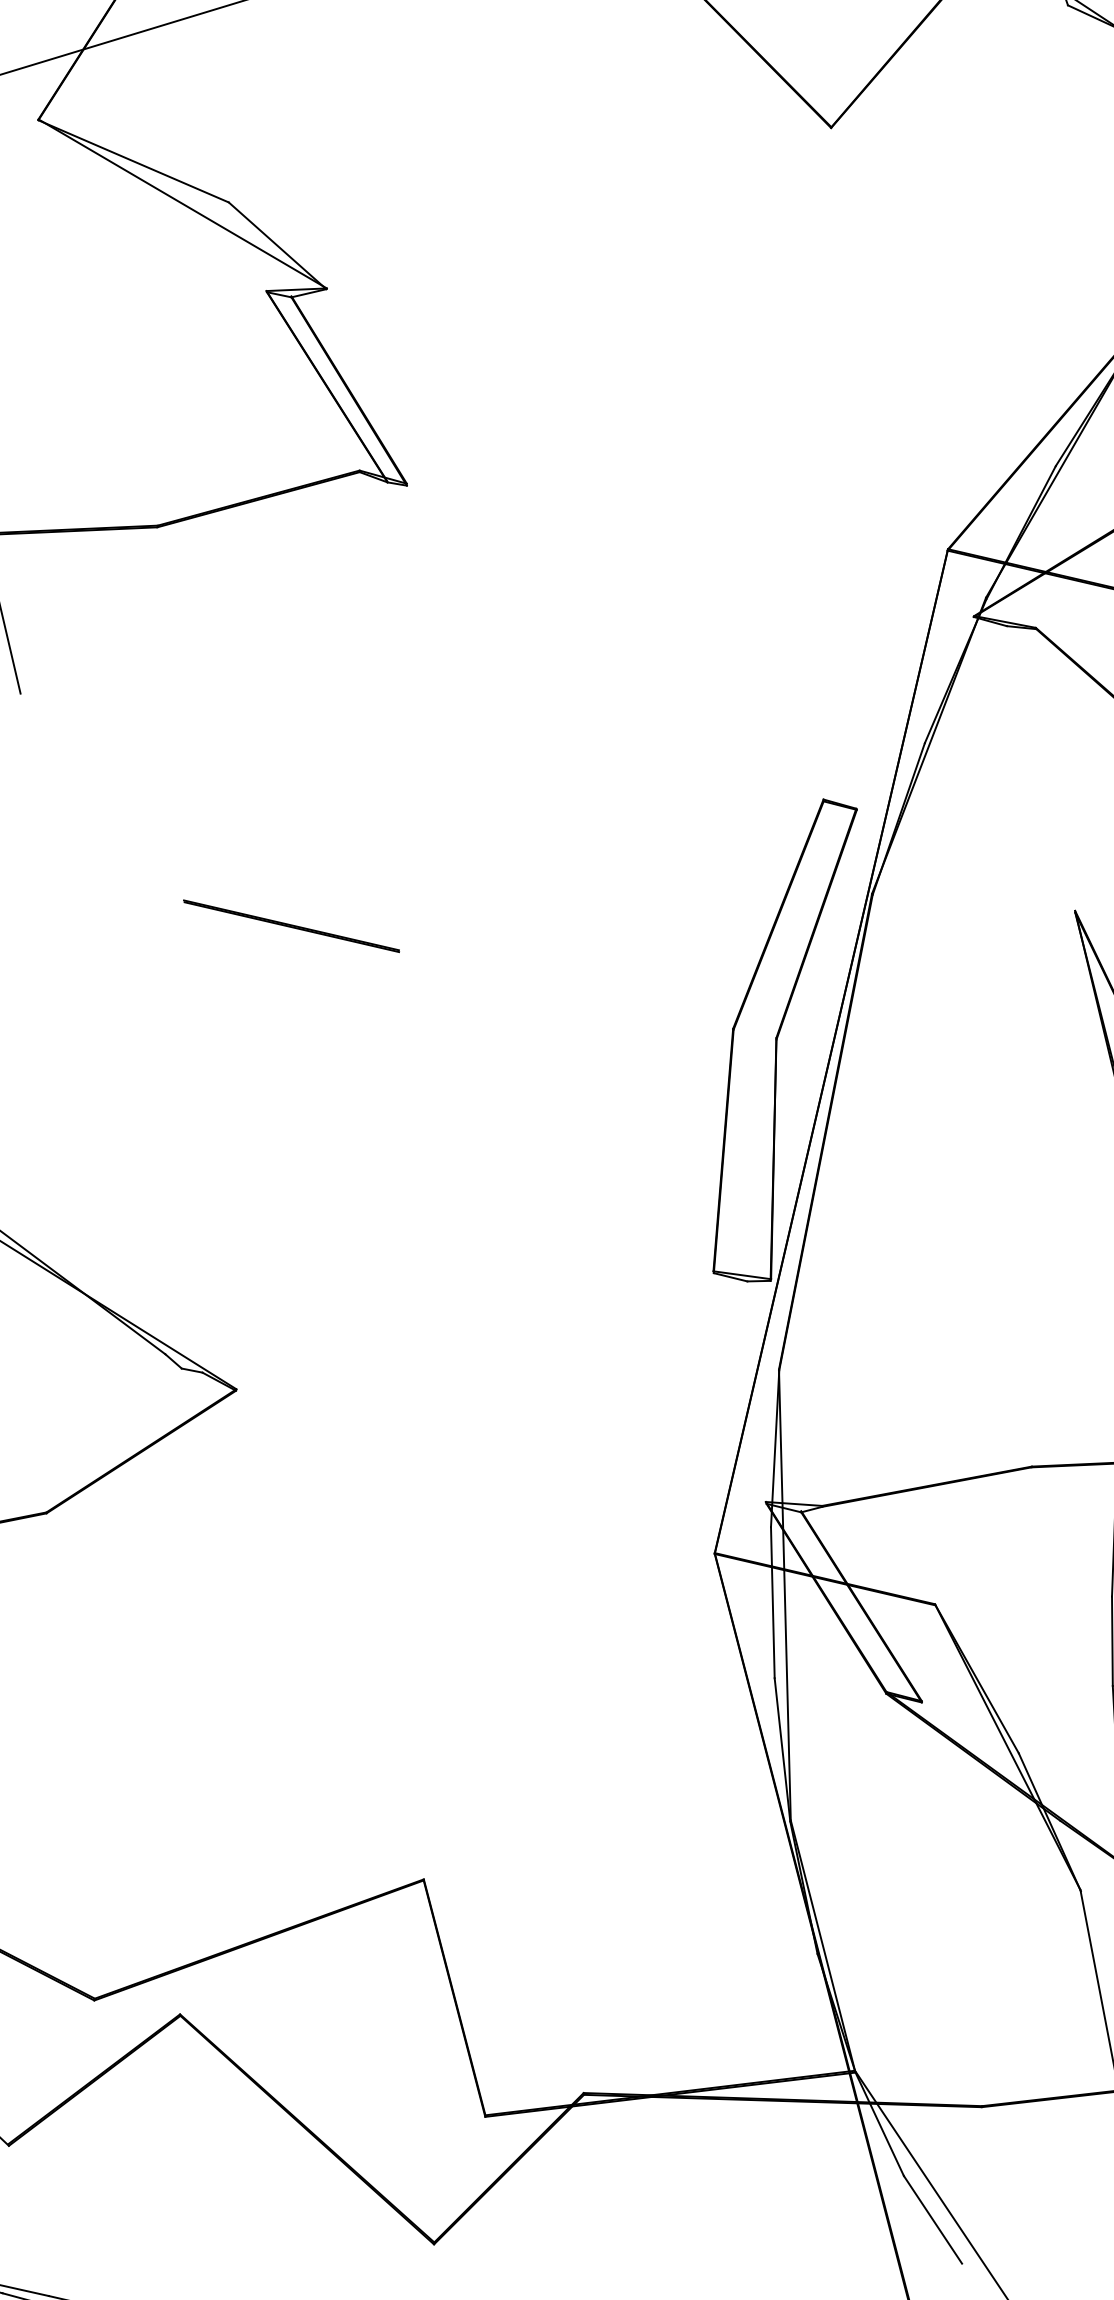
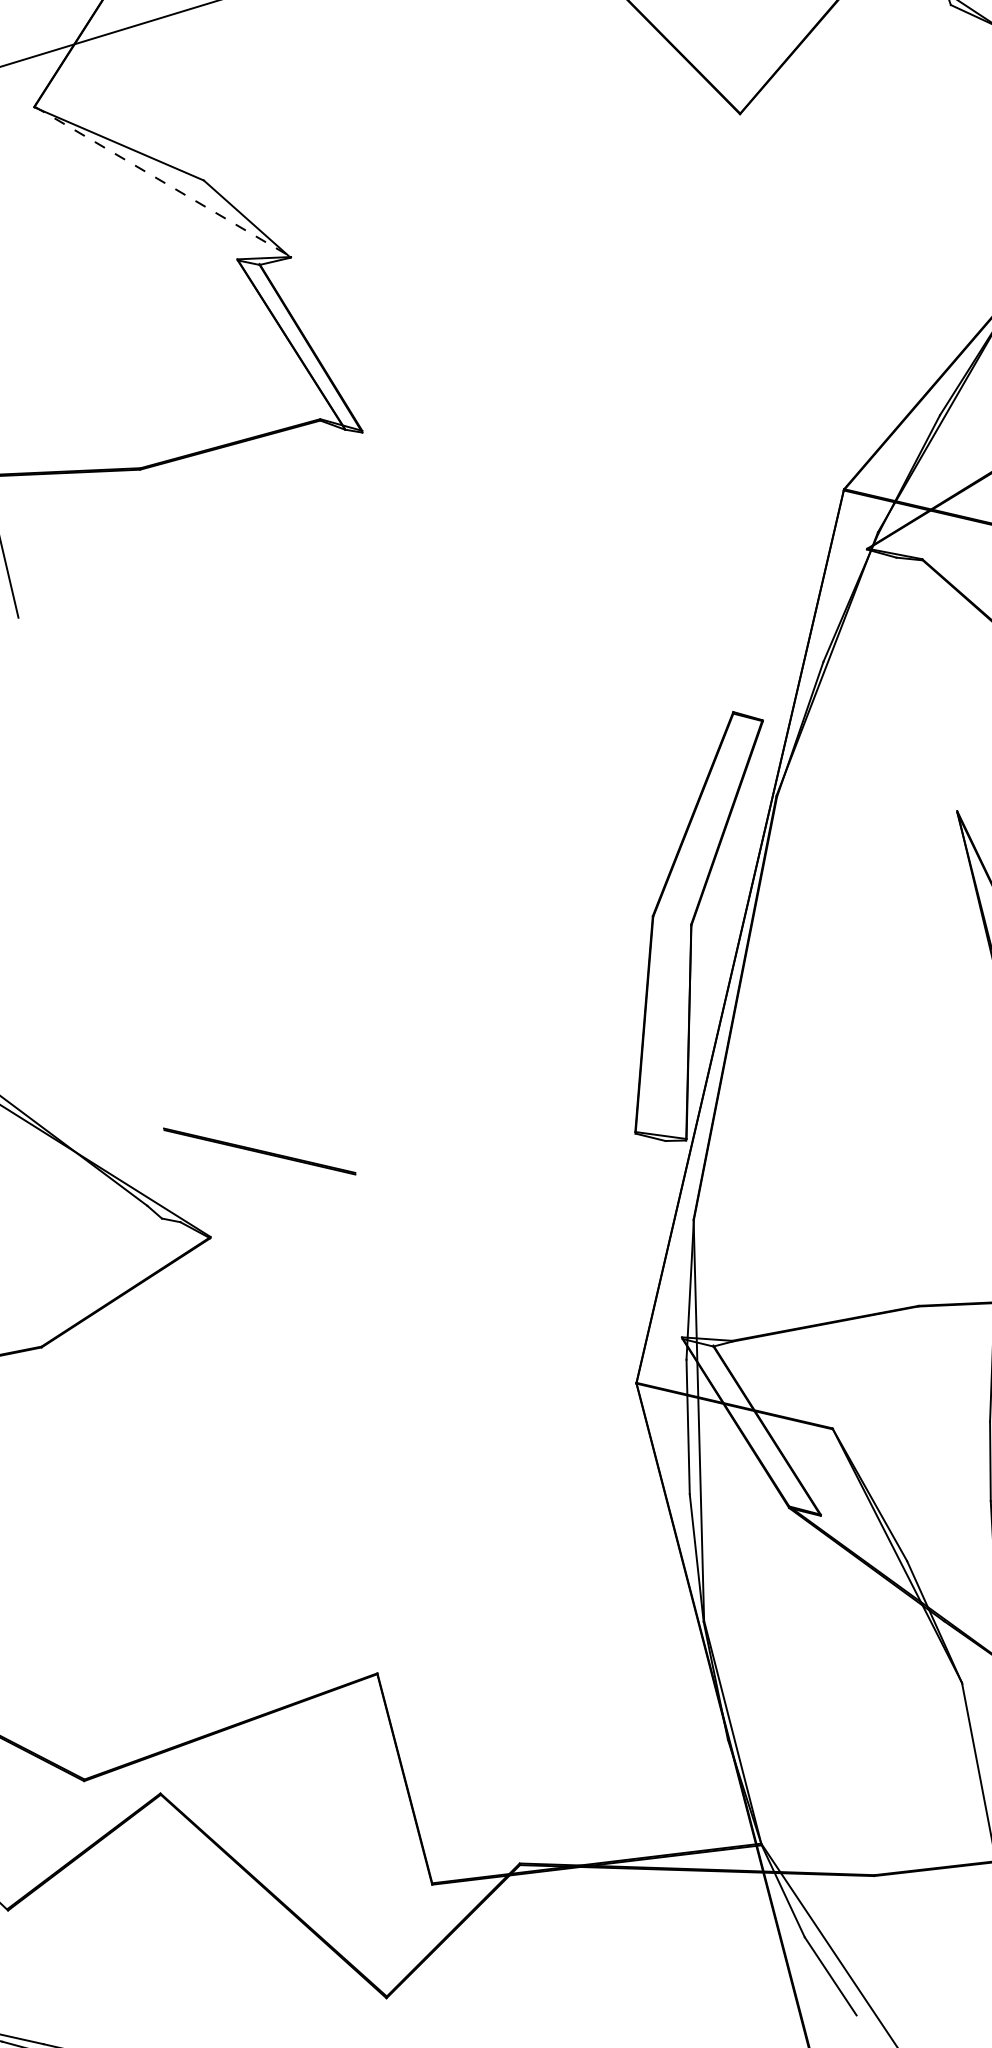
line: (183, 204) -> (163, 182), solid -> dashed
line: (291, 926) -> (259, 1151), moved

